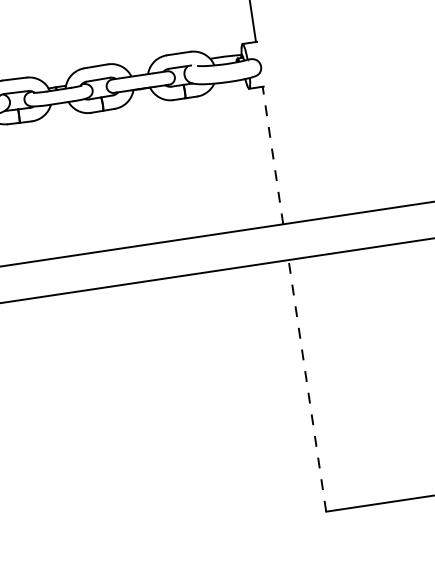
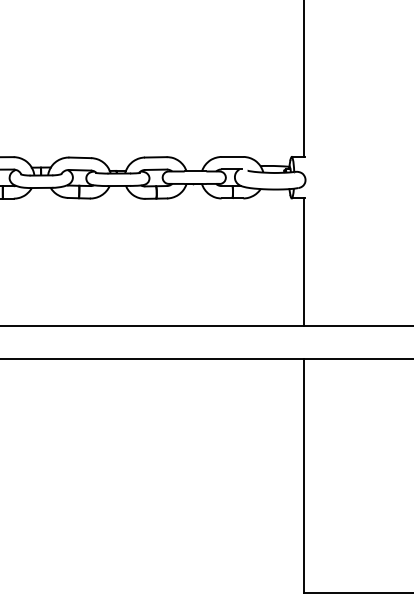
line: (273, 155) -> (304, 262), dashed -> solid
line: (307, 385) -> (304, 475), dashed -> solid

